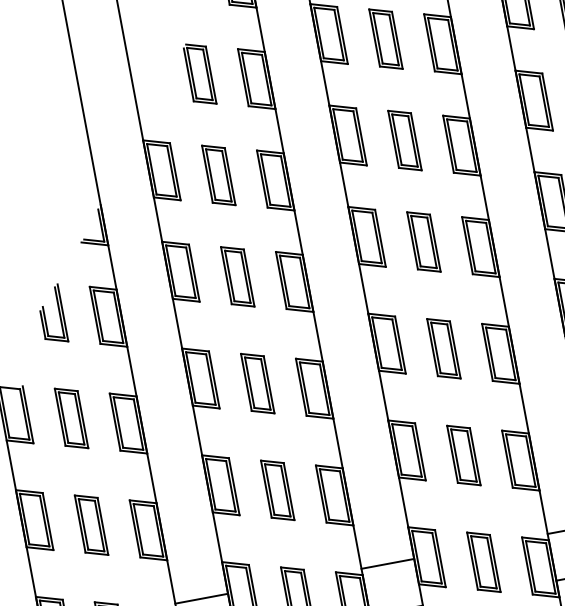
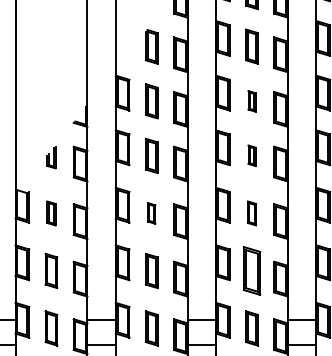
part: (404, 141) -> (251, 101), size x0.6
part: (422, 241) -> (251, 155), size x0.6
part: (52, 314) -> (51, 157), size x0.7
part: (442, 349) -> (251, 213), size x0.7
part: (257, 383) -> (151, 213), size x0.6
part: (71, 418) -> (51, 213), size x0.7
part: (462, 454) -> (251, 270), size x1.4

